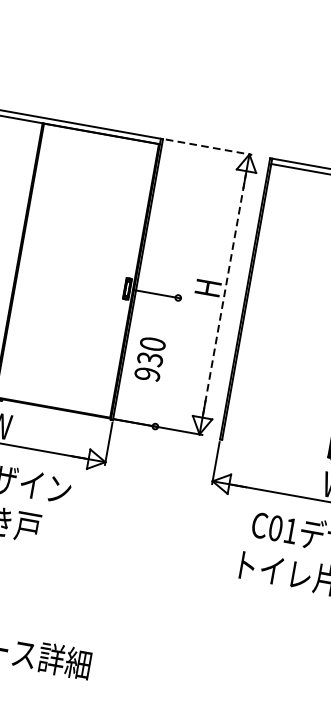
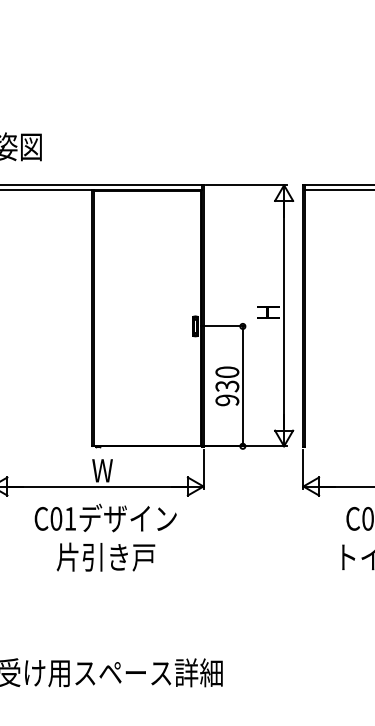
line: (209, 147) -> (246, 185), dashed -> solid
line: (225, 294) -> (284, 315), dashed -> solid
line: (166, 362) -> (242, 386), added

